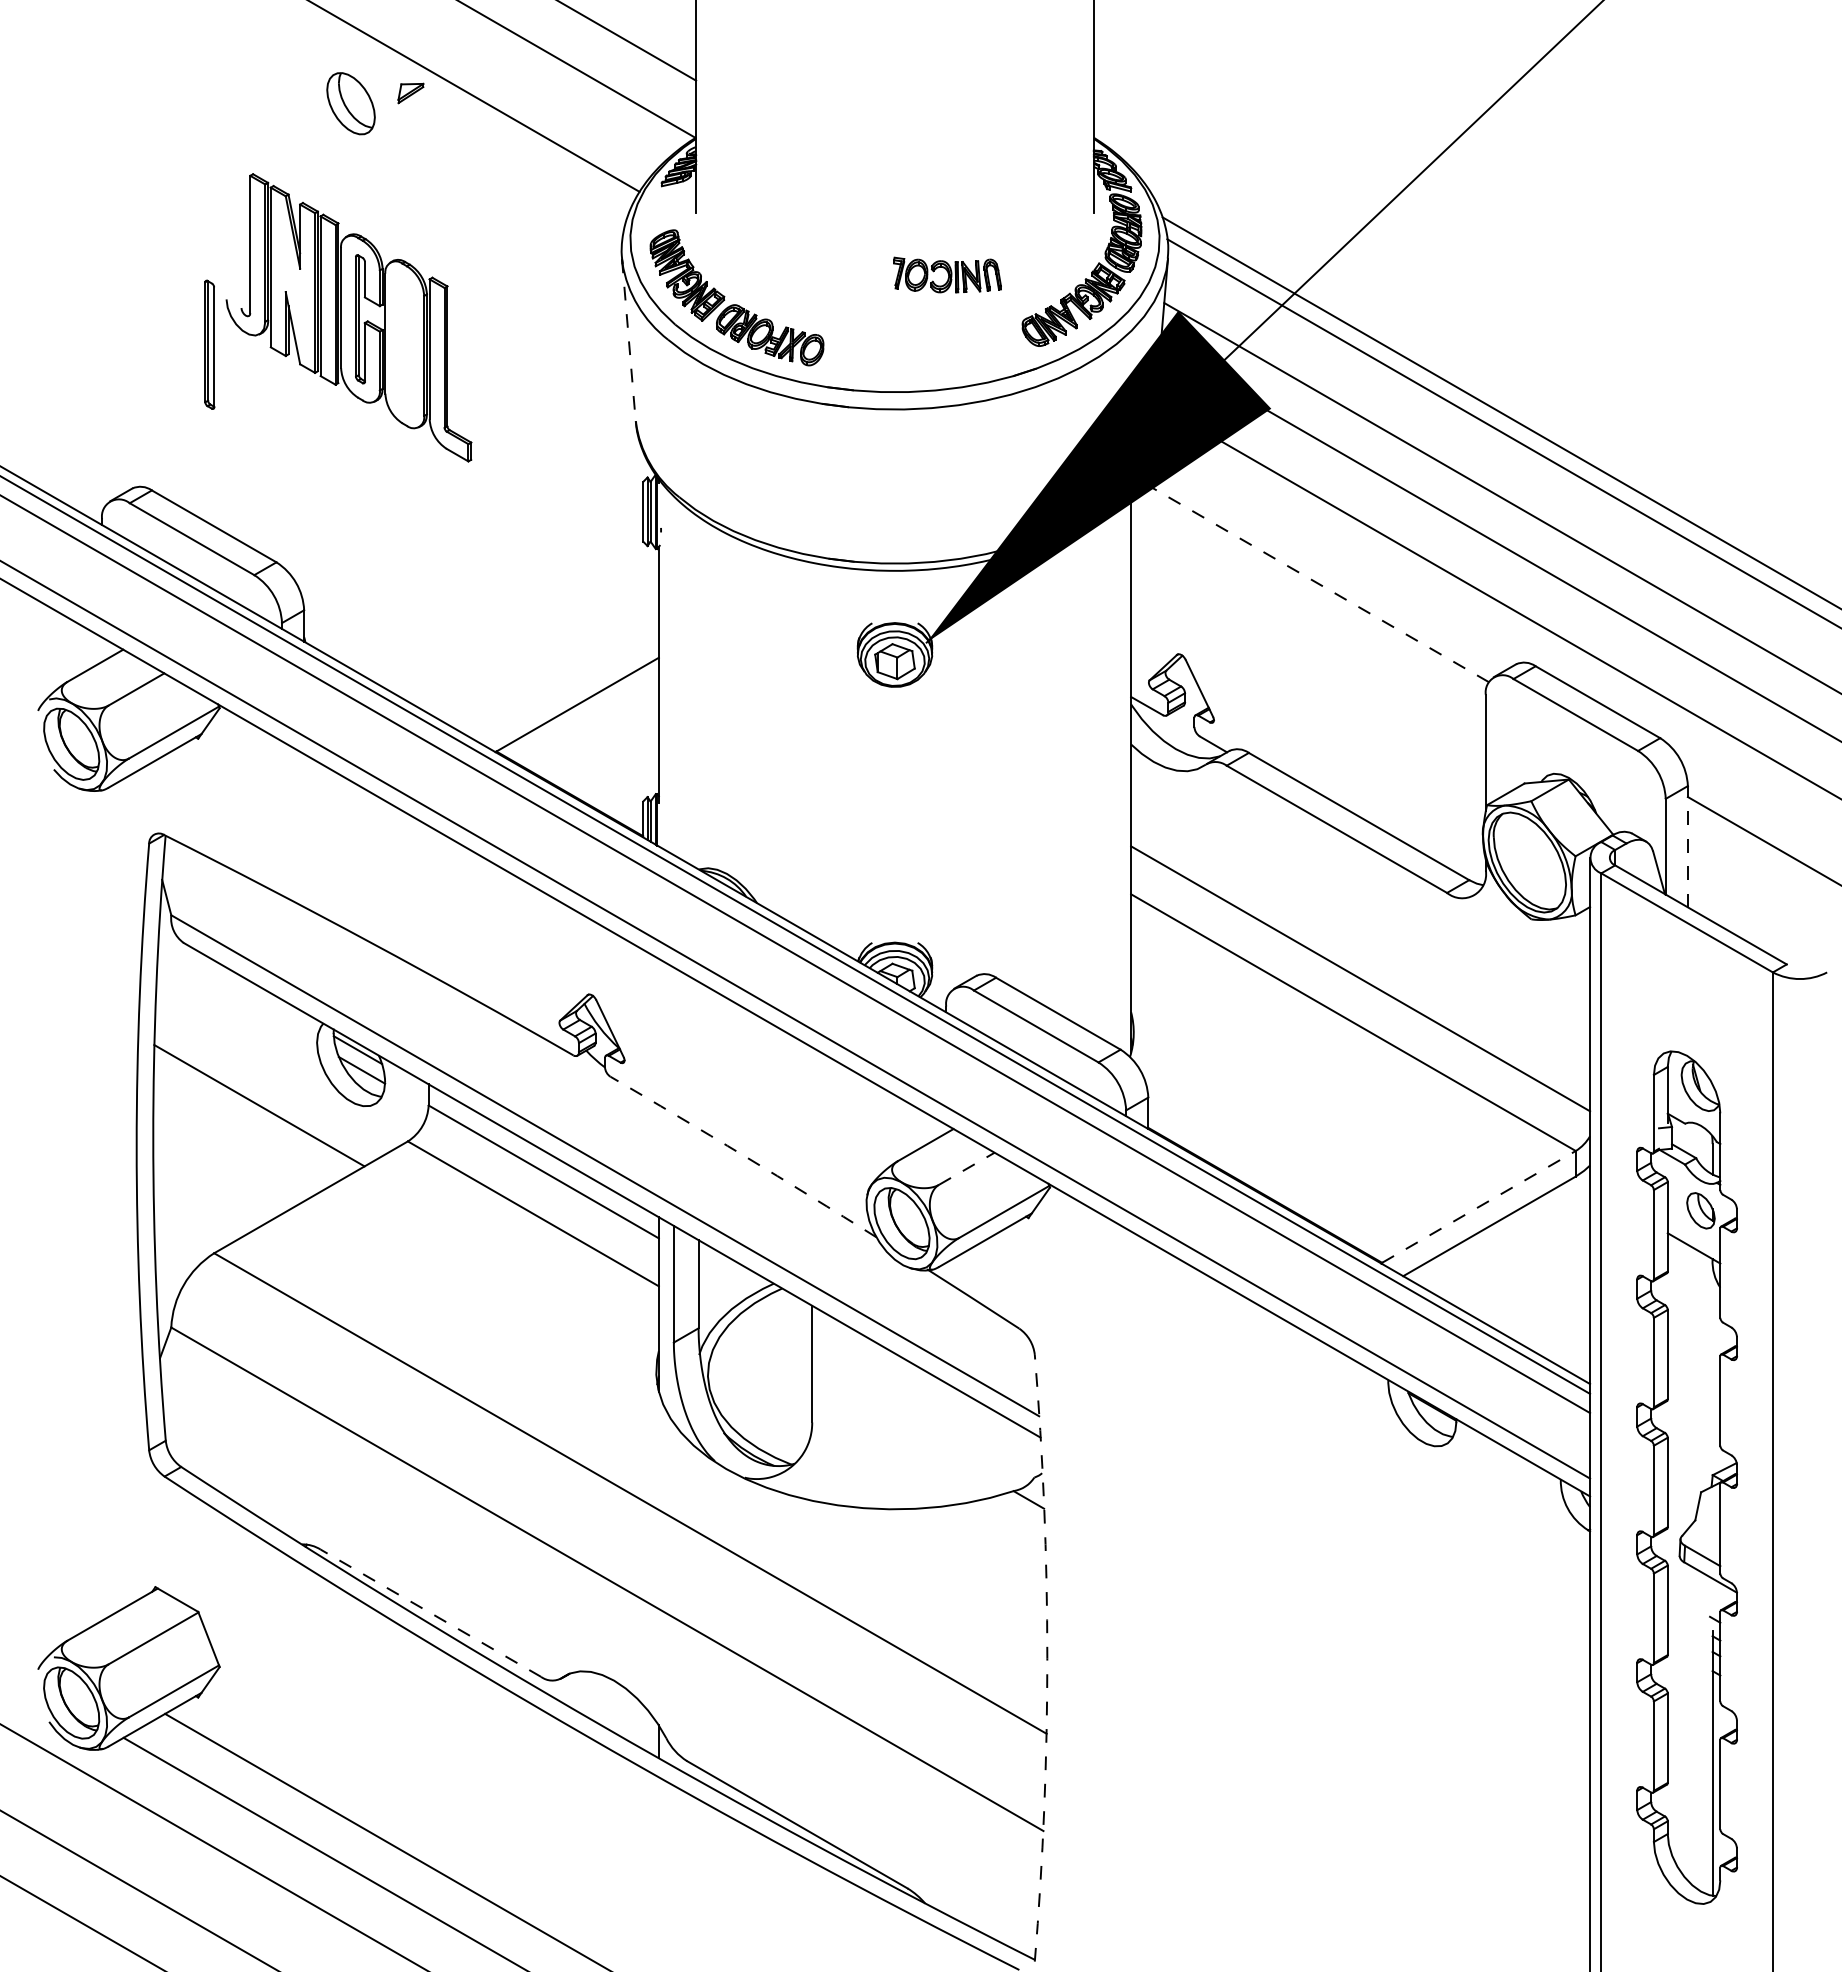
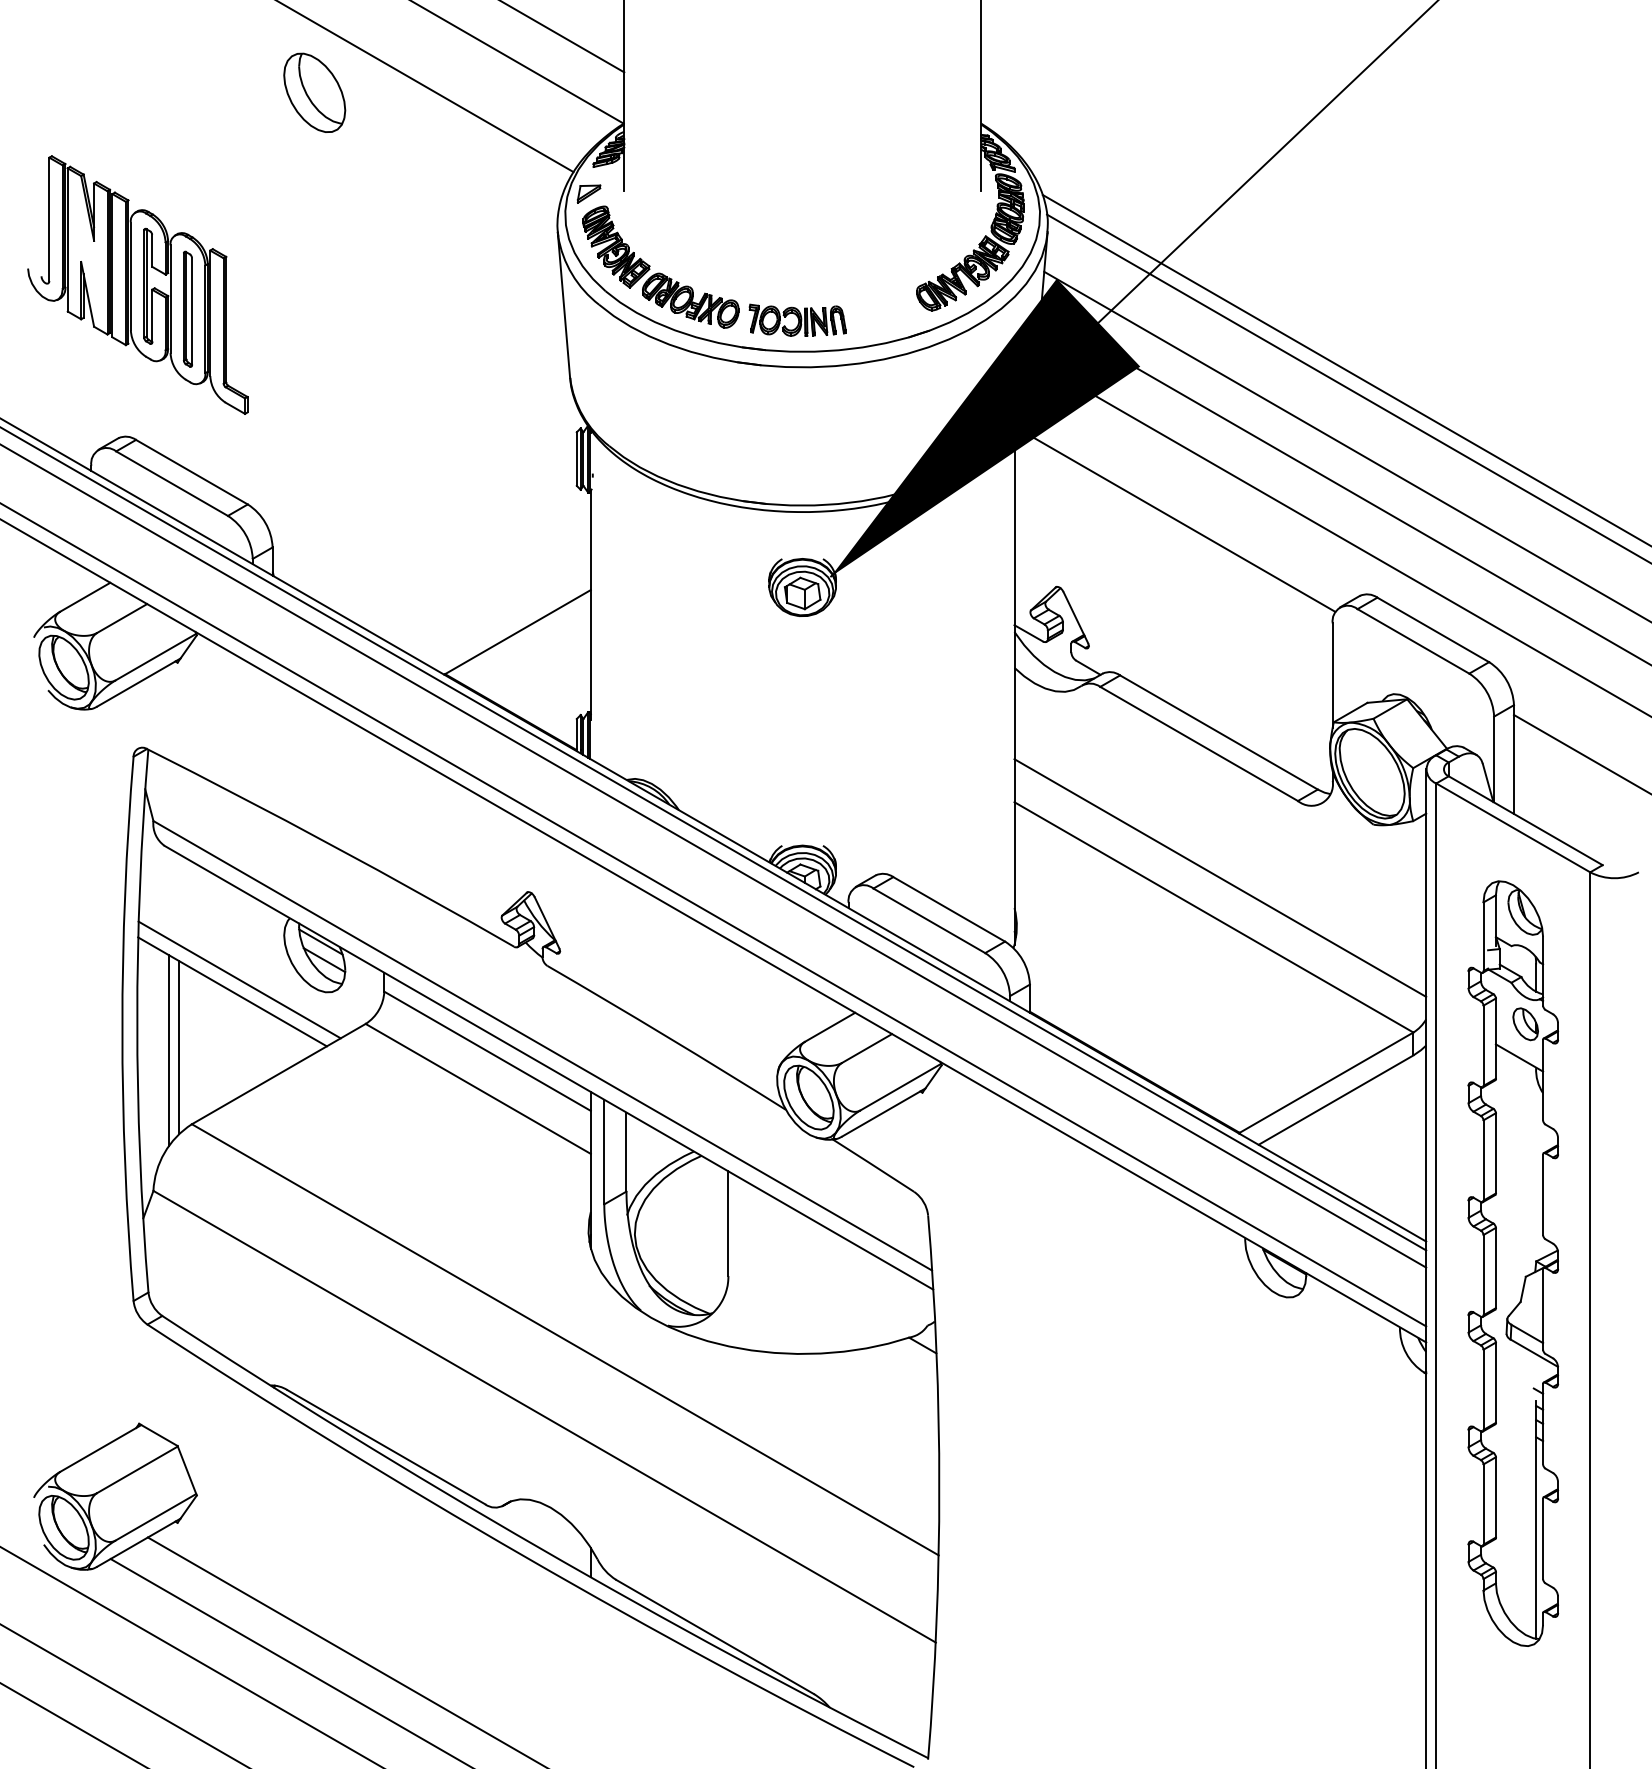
part: (410, 93) -> (588, 194), moved
part: (350, 103) -> (314, 92), size x1.43
part: (947, 274) -> (797, 319), moved
part: (348, 317) -> (137, 284), moved
line: (628, 340) -> (563, 305), dashed -> solid
line: (1310, 579) -> (1175, 519), dashed -> solid
line: (1687, 846) -> (1513, 759), dashed -> solid
line: (267, 1092) -> (239, 980), added
arc: (744, 1155) -> (667, 1036), dashed -> solid
line: (199, 1167) -> (178, 1047), added
line: (967, 1168) -> (867, 1048), dashed -> solid
line: (188, 1170) -> (168, 1050), added
line: (1478, 1206) -> (1326, 1082), dashed -> solid
part: (1686, 1477) -> (1512, 1263), moved
line: (430, 1613) -> (385, 1447), dashed -> solid
arc: (1047, 1658) -> (939, 1487), dashed -> solid

